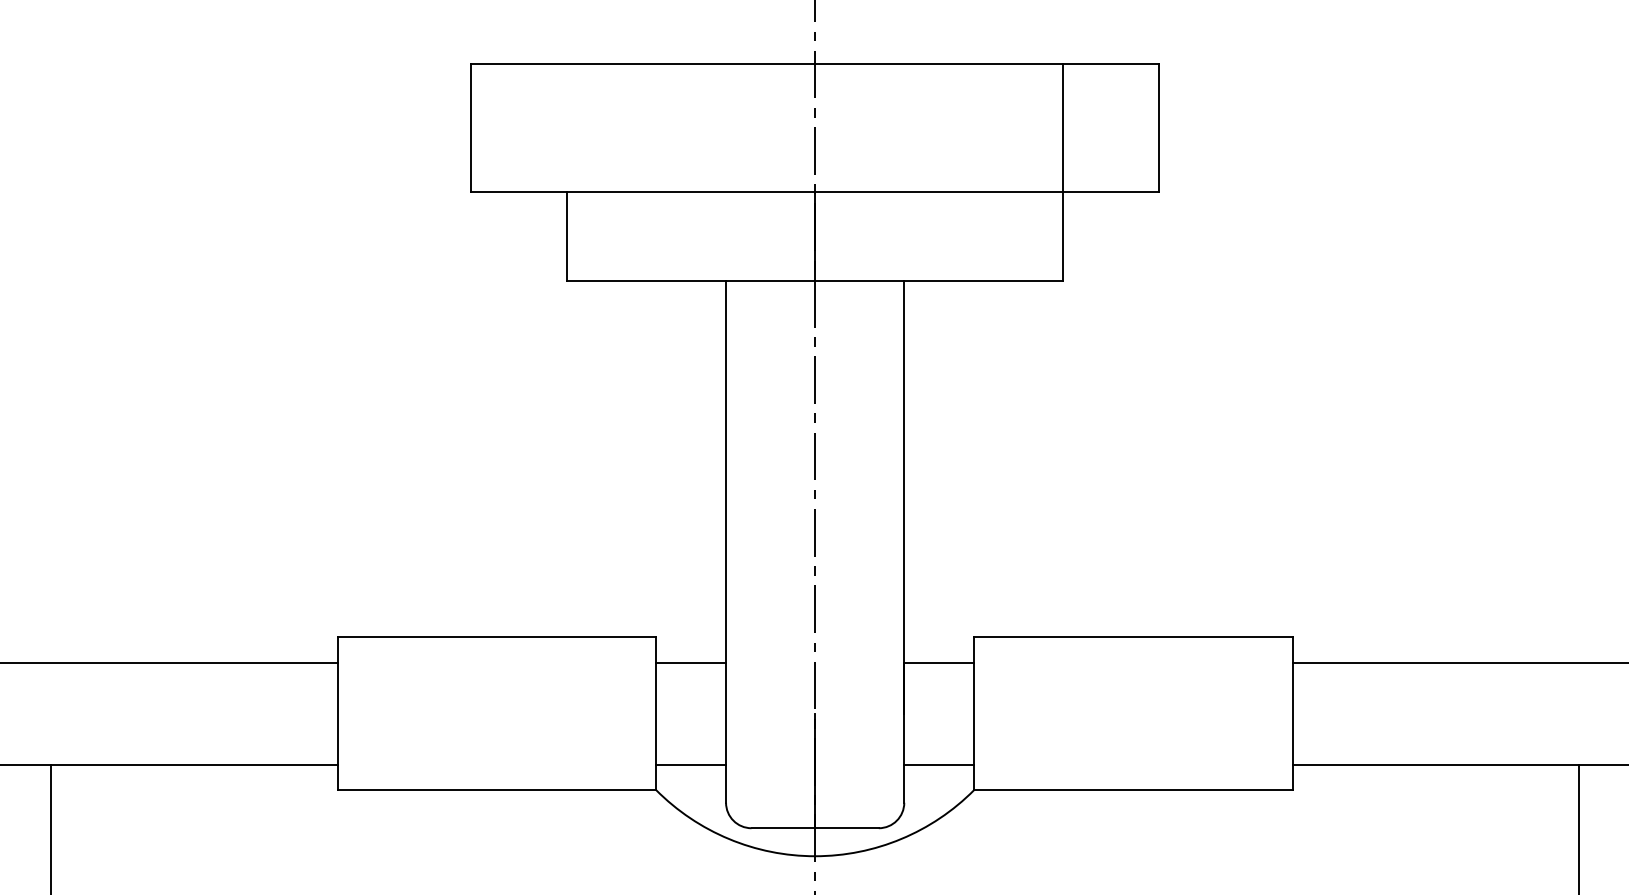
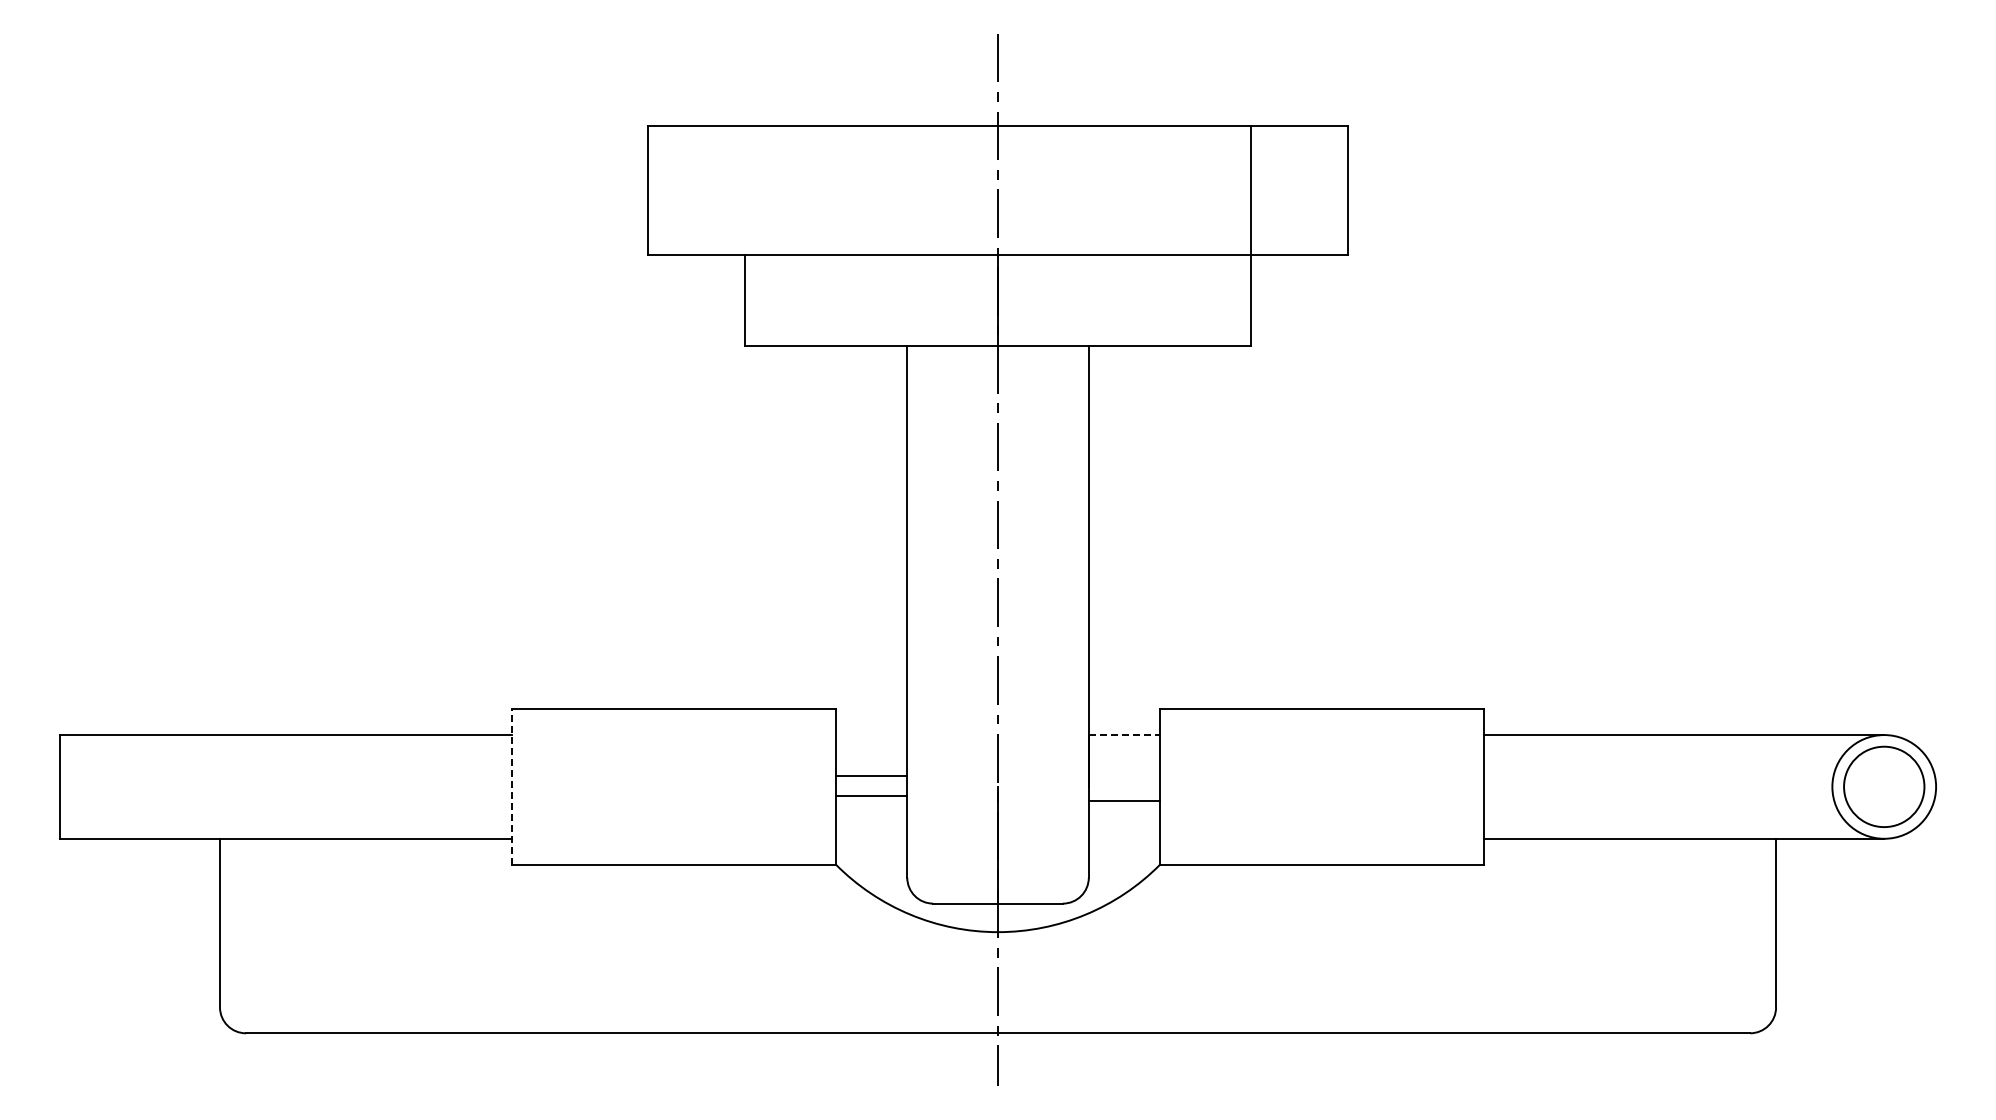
line: (690, 663) -> (871, 776), moved
line: (939, 663) -> (1124, 735), solid -> dashed
line: (337, 713) -> (511, 786), solid -> dashed
line: (690, 764) -> (871, 795), moved
line: (939, 764) -> (1124, 800), moved

